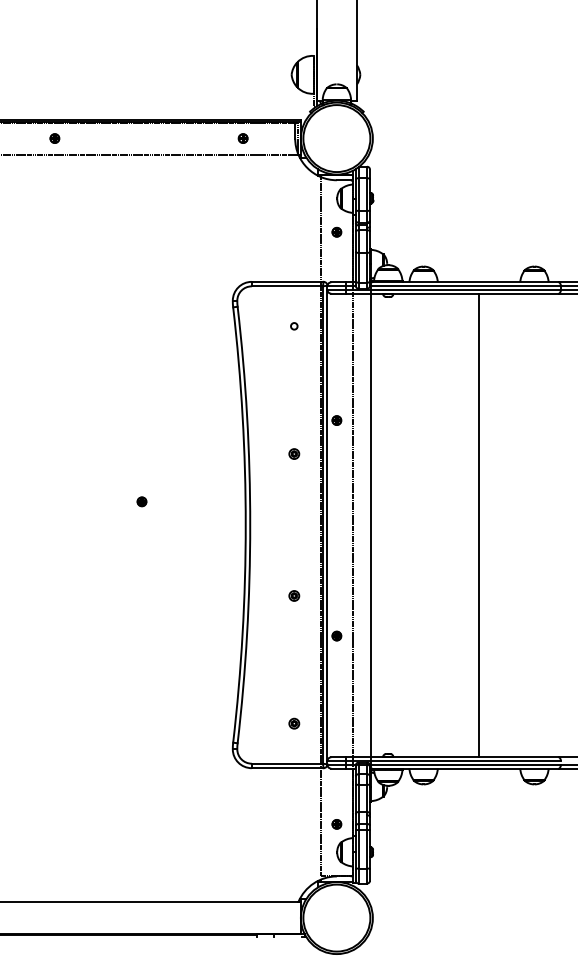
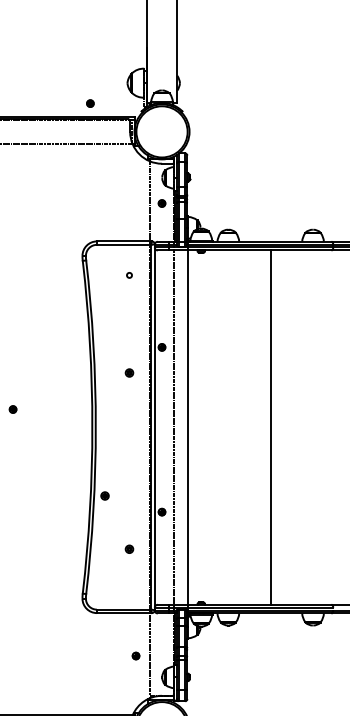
part: (242, 138) -> (89, 103), moved
part: (294, 595) -> (105, 495), moved
part: (294, 723) -> (129, 549), moved
part: (336, 824) -> (135, 656), moved

